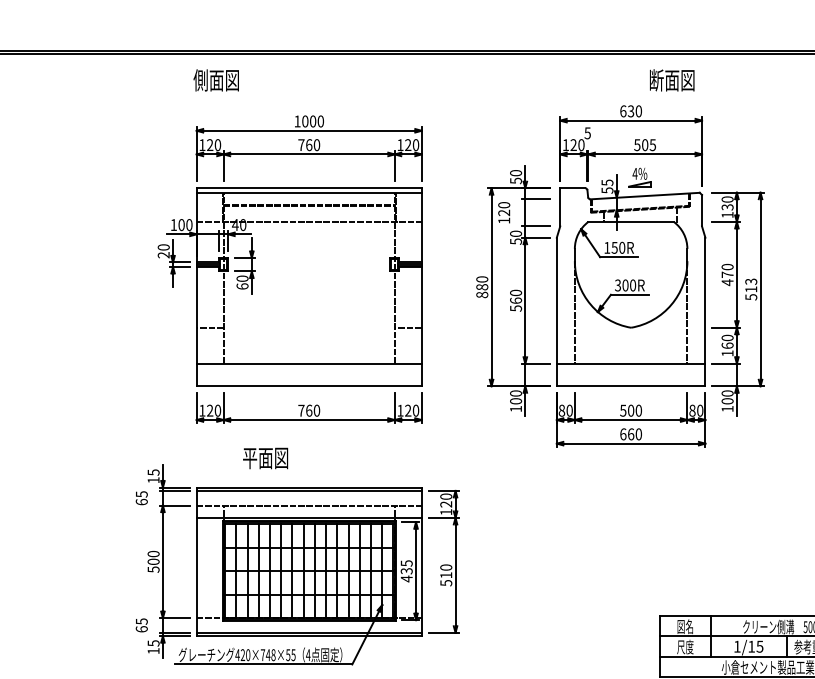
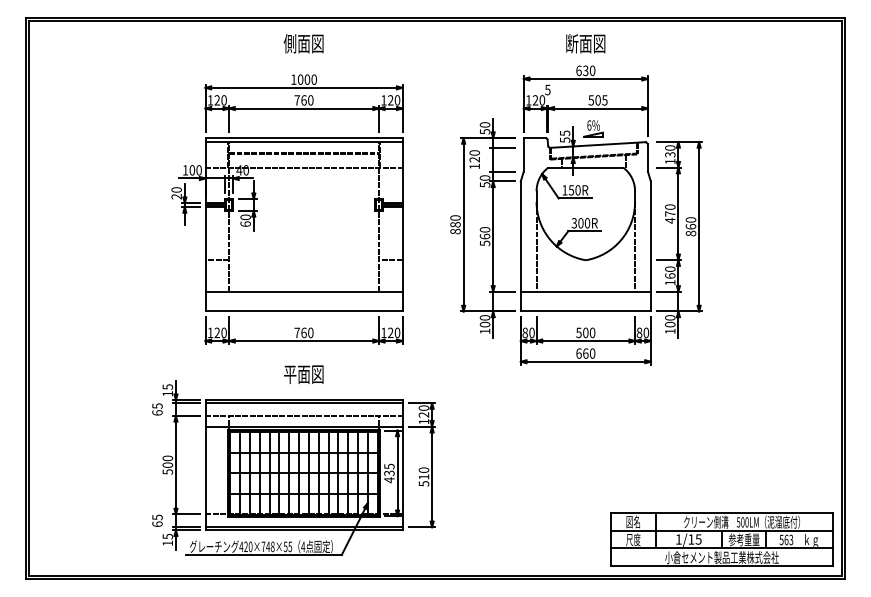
text: (216, 80) -> (303, 43), moved
text: (671, 80) -> (585, 43), moved
text: (635, 173) -> (589, 125), 4%%% -> 6%%%
text: (750, 289) -> (690, 226), 513 -> 860
text: (265, 458) -> (303, 374), moved

